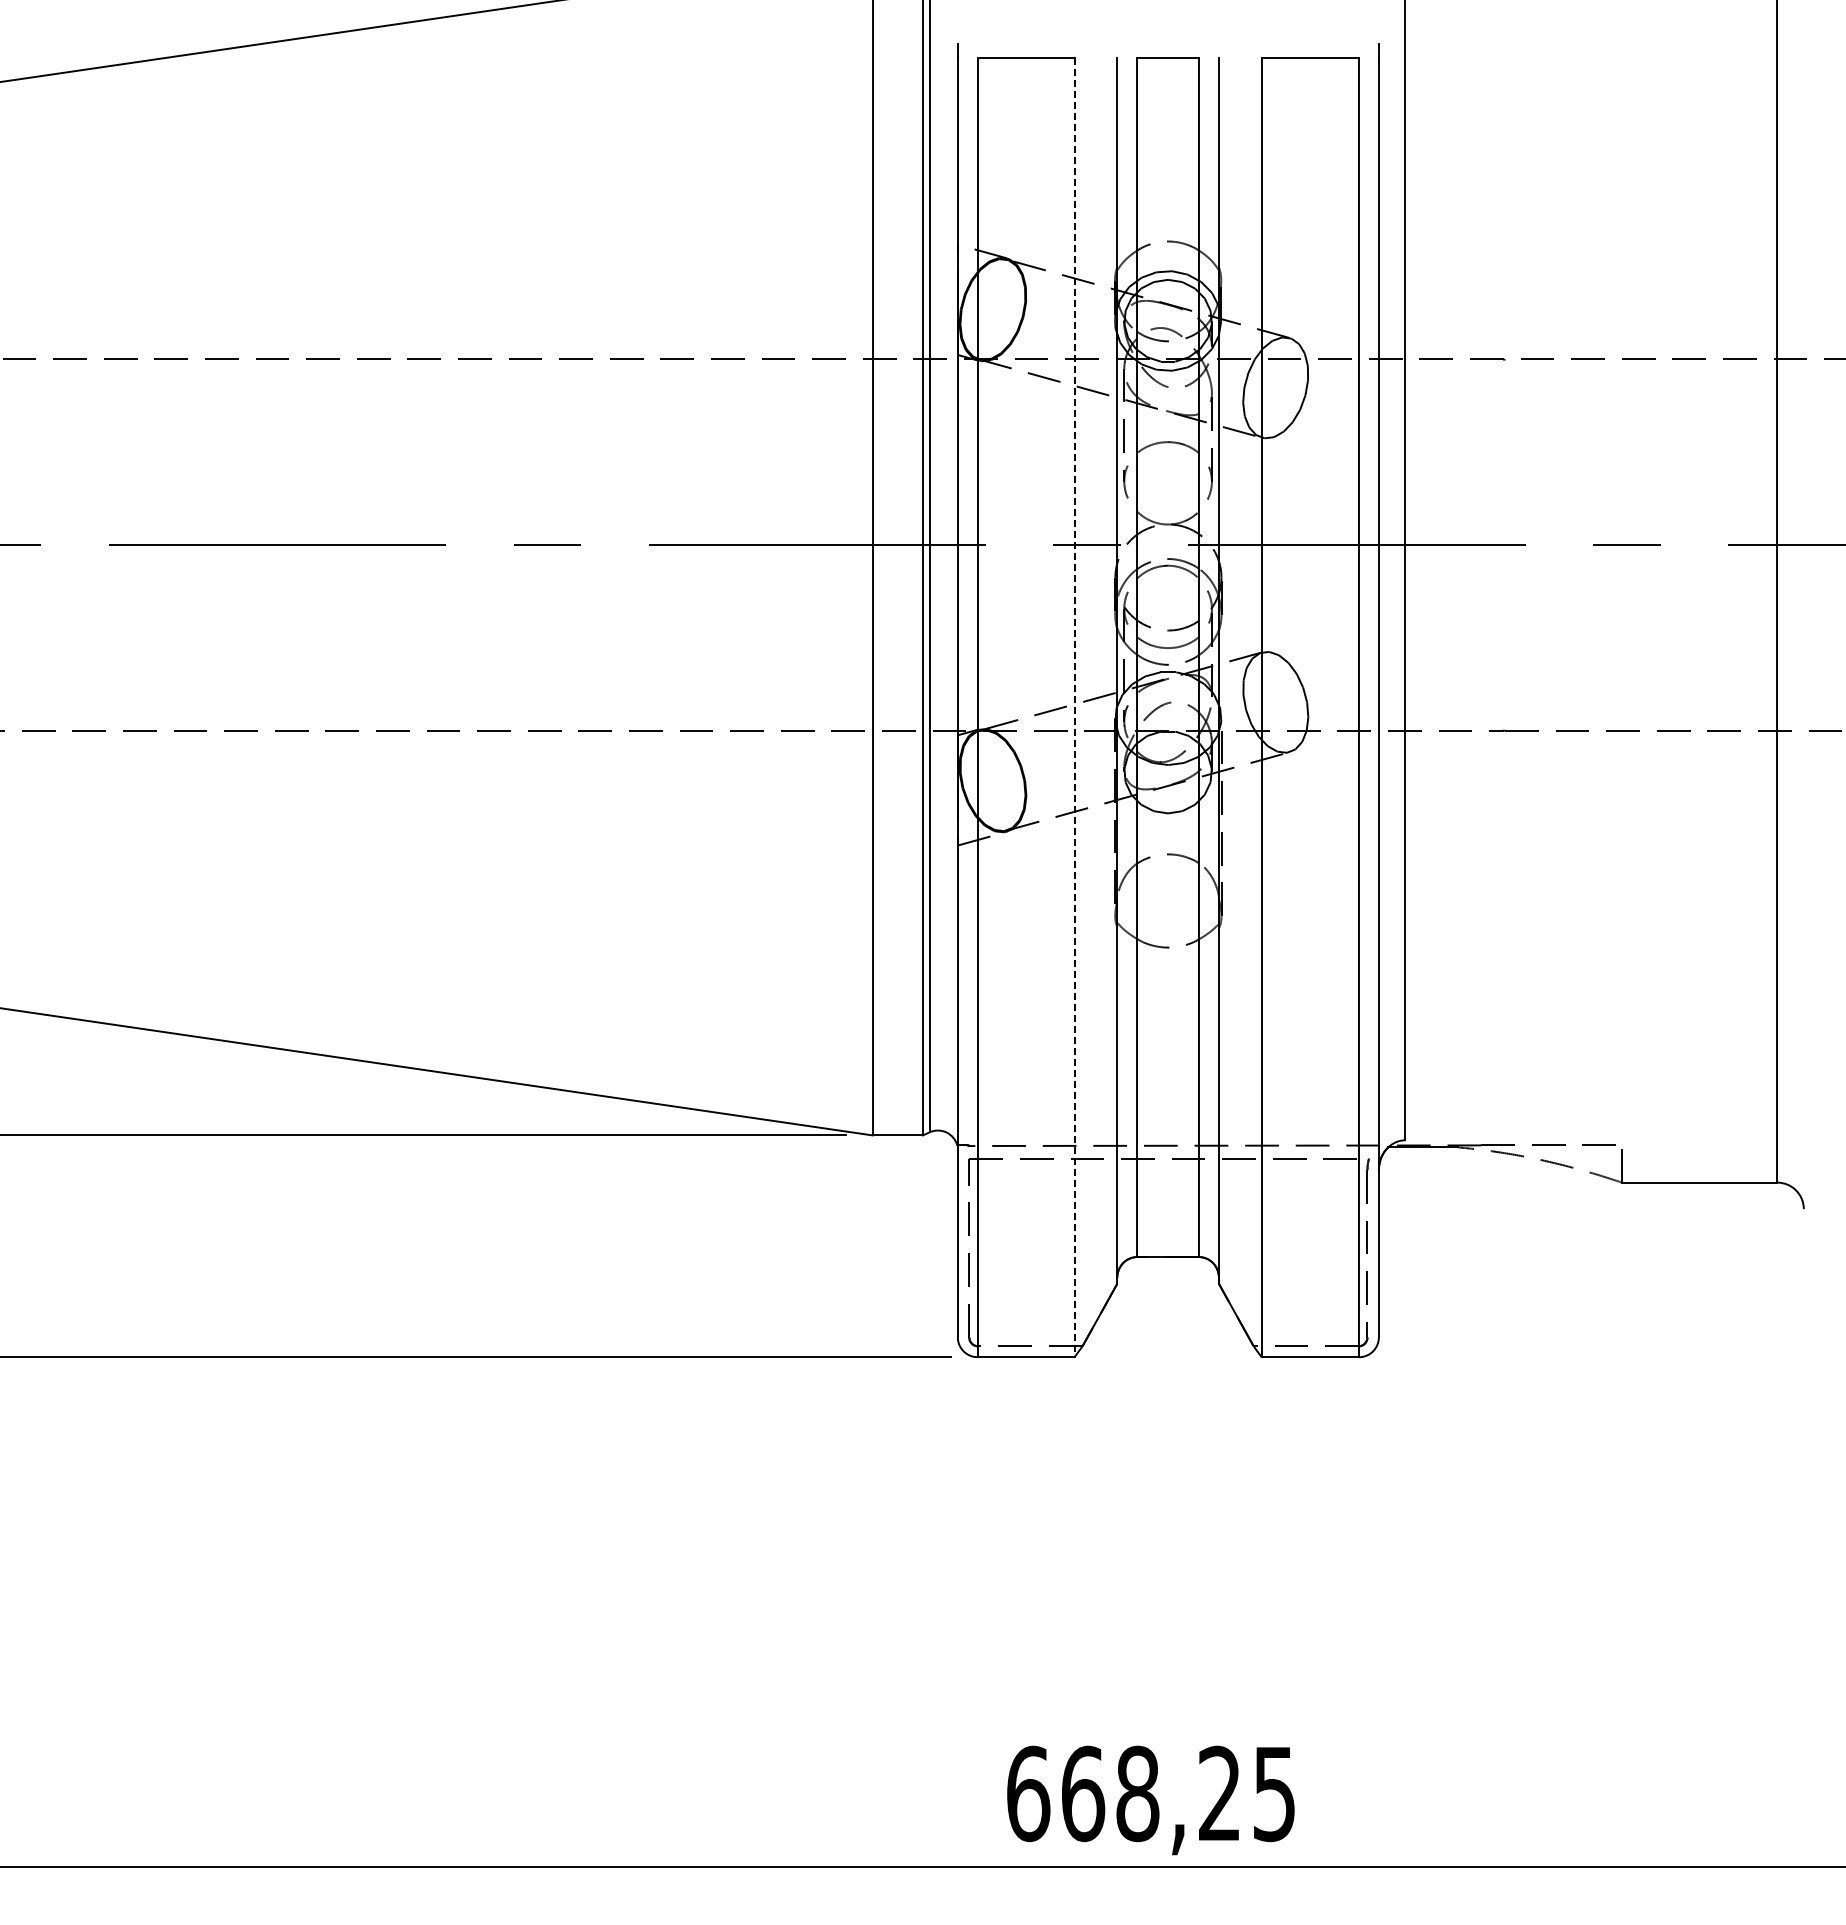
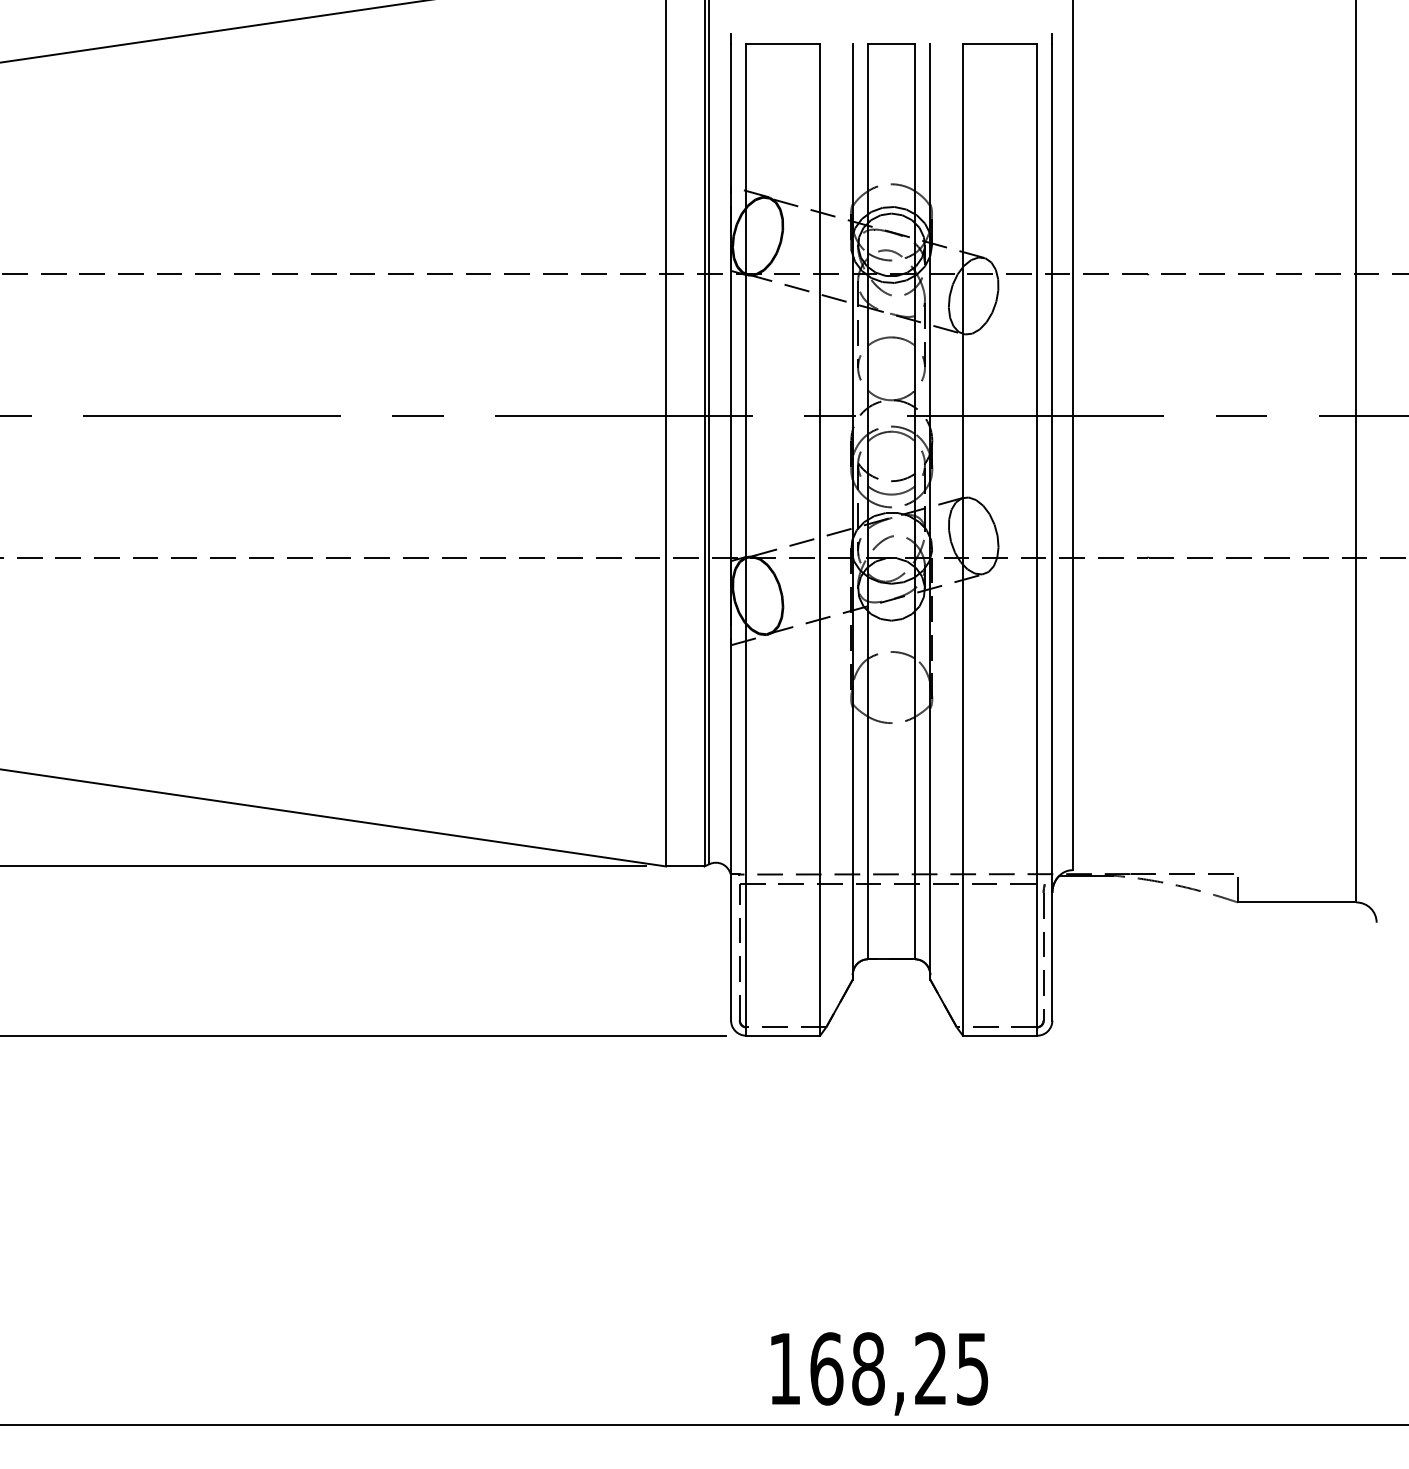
line: (1074, 707) -> (820, 539), dashed -> solid
text: (1028, 1793) -> (785, 1368), 668,25 -> 168,25

